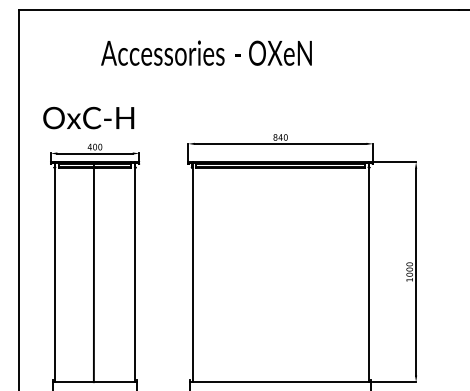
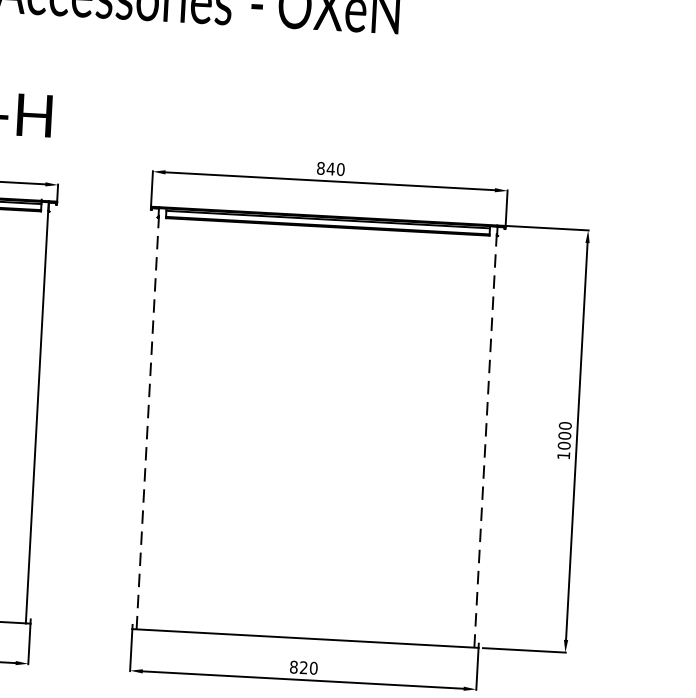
line: (192, 271) -> (147, 416), solid -> dashed
line: (368, 271) -> (485, 435), solid -> dashed

